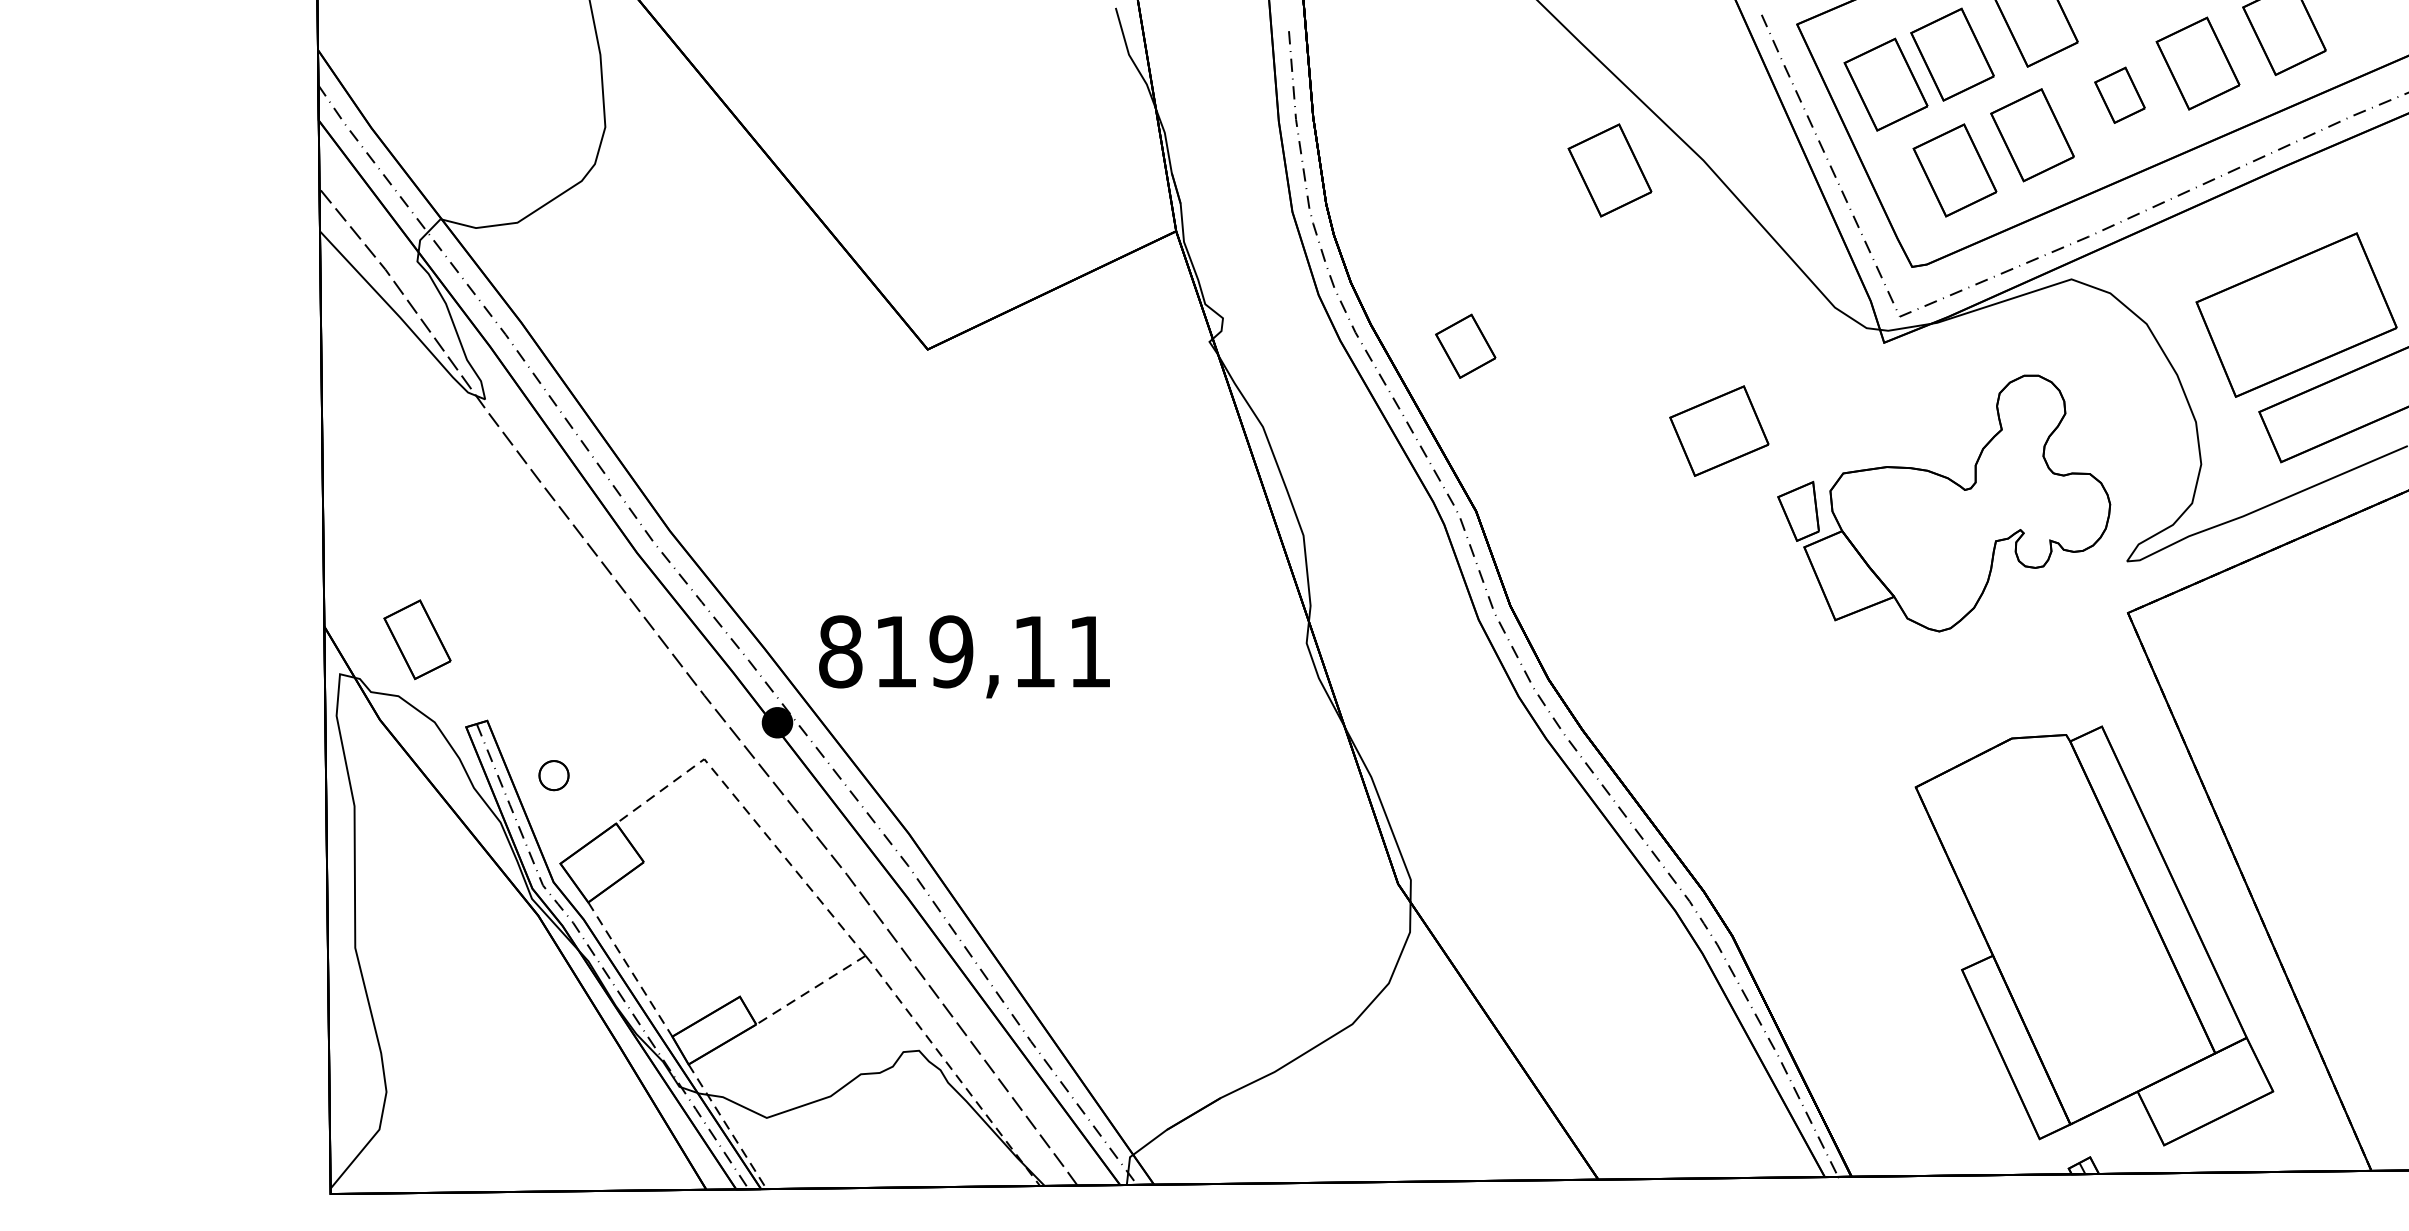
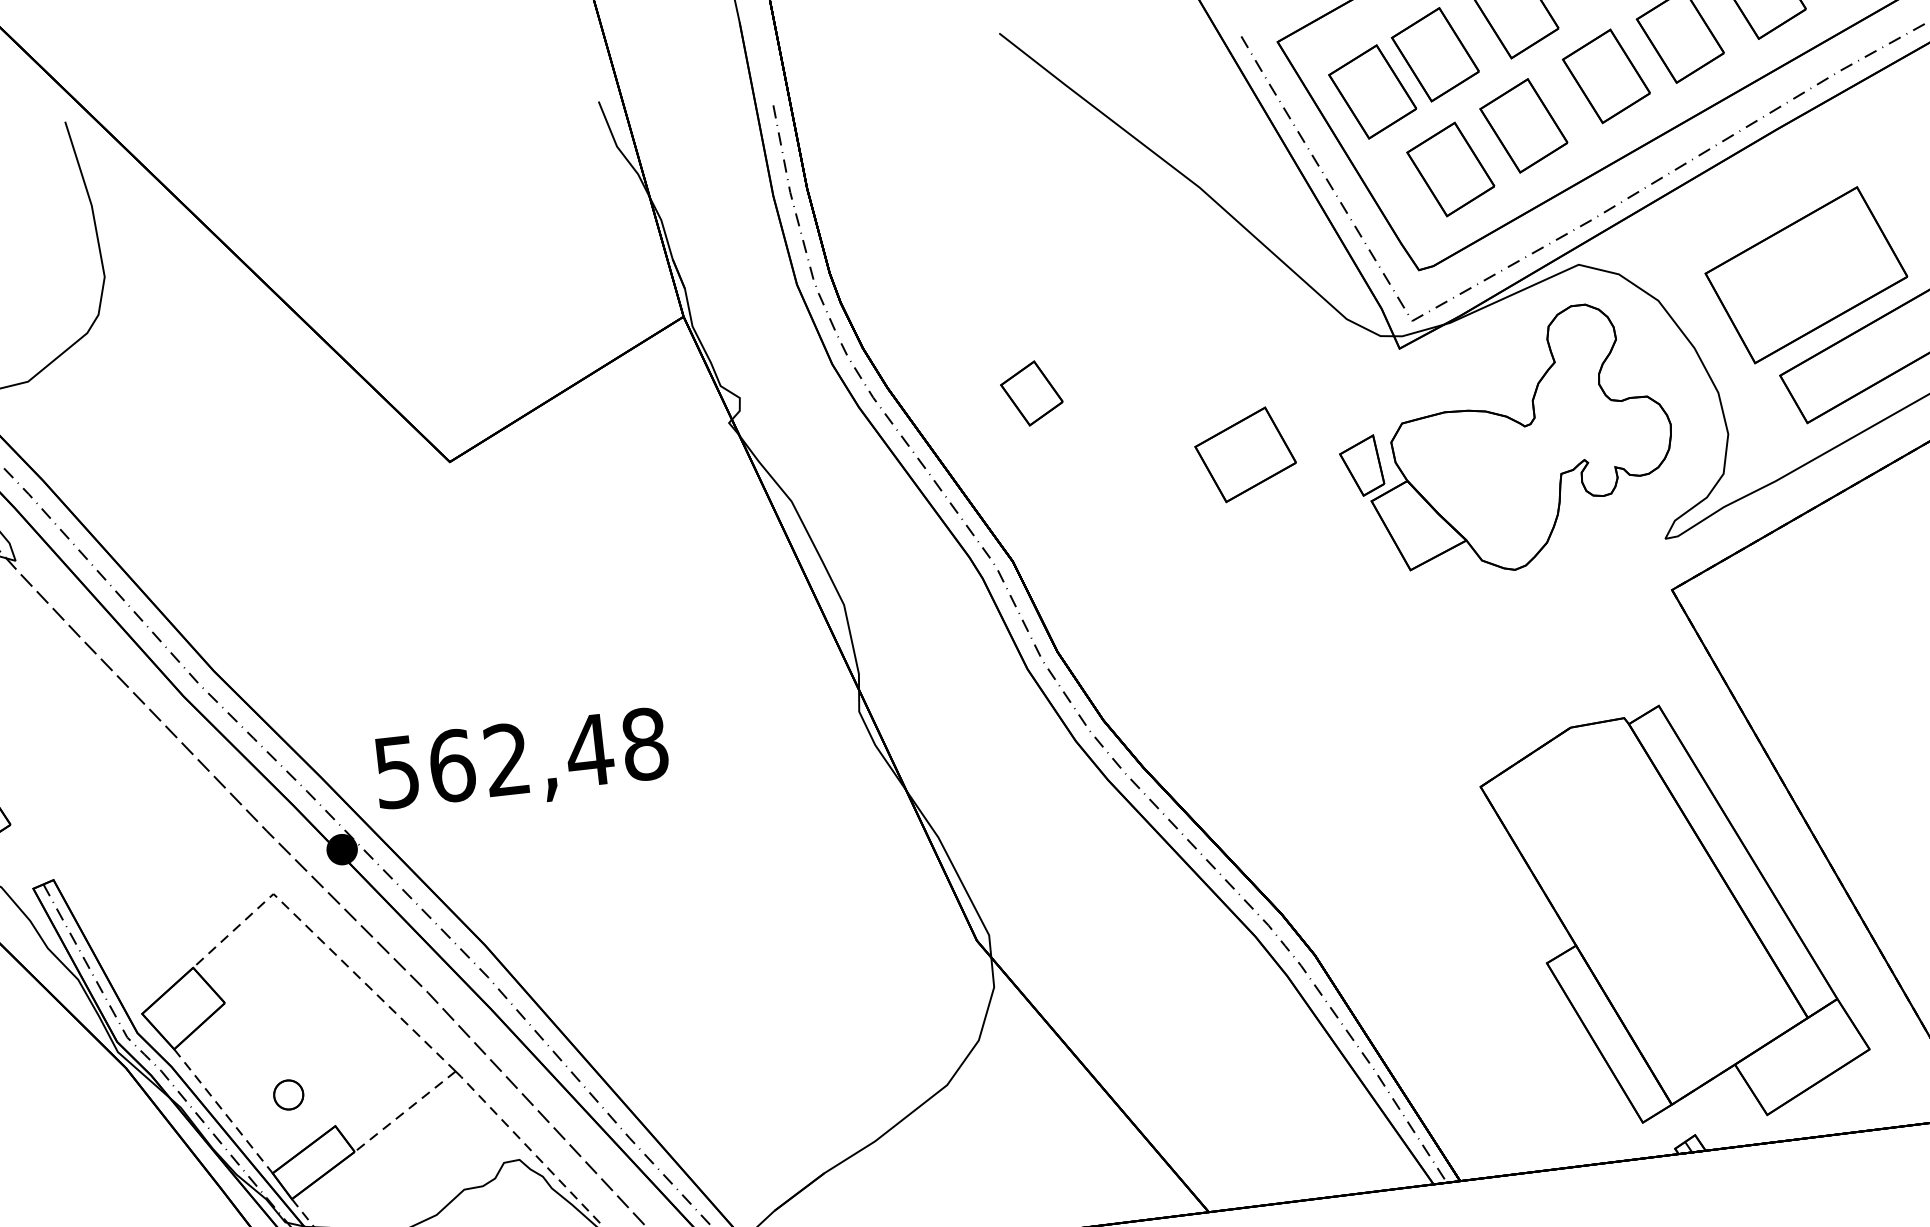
part: (2119, 95) -> (1605, 76), size x1.67
part: (1609, 170) -> (1107, 208), removed
part: (1465, 345) -> (1031, 392), moved
part: (1944, 503) -> (1506, 442), moved
text: (965, 651) -> (521, 757), 819,11 -> 562,48
part: (553, 775) -> (288, 1094), moved

